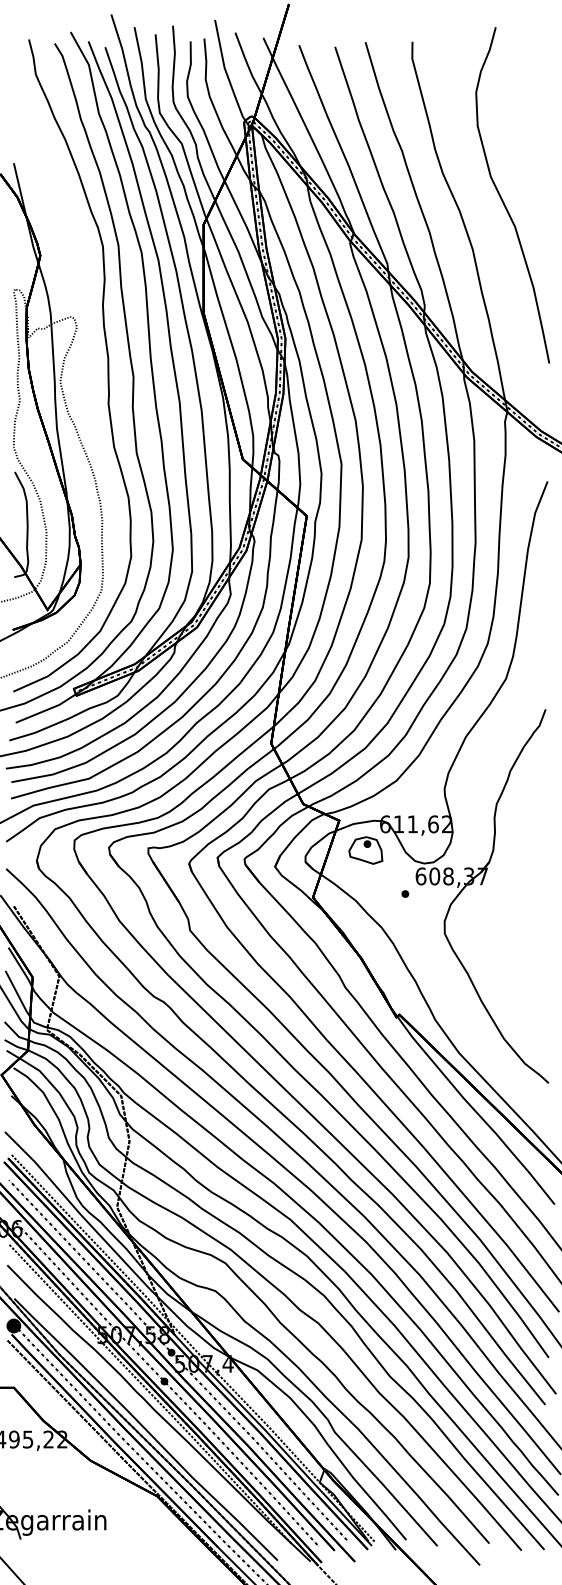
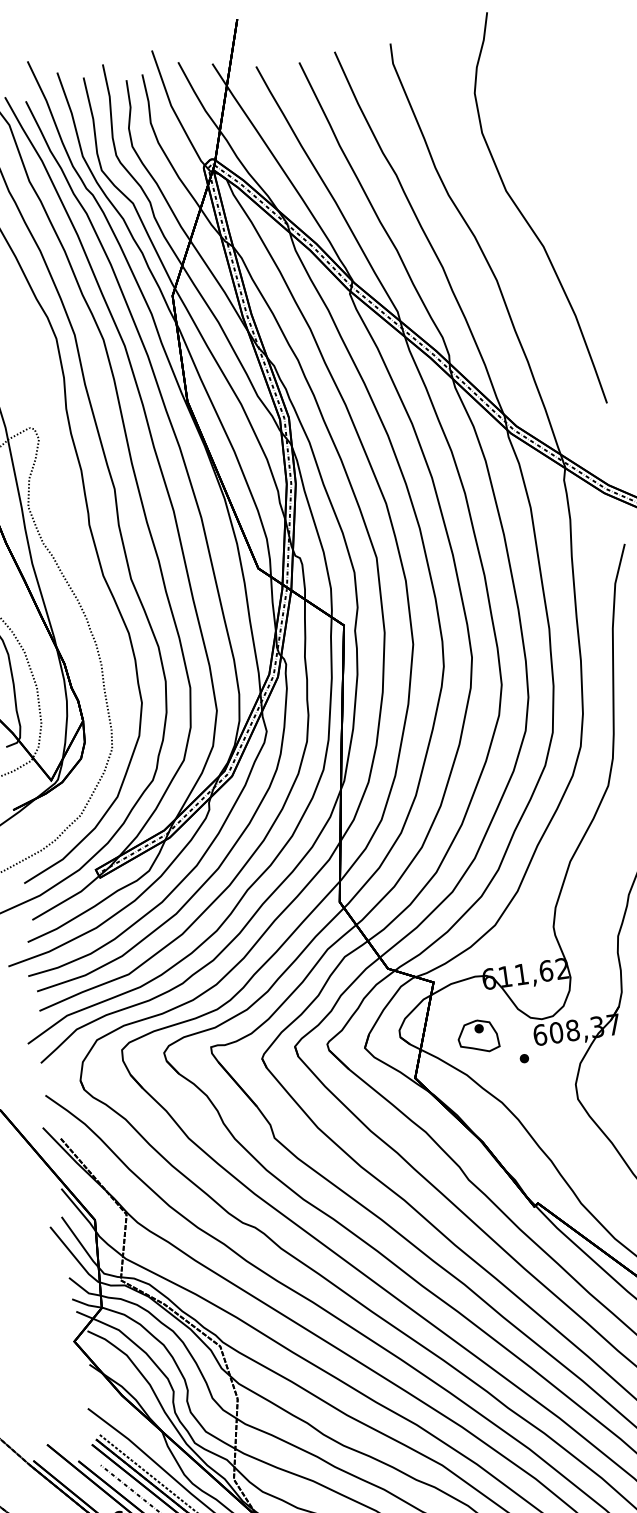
part: (365, 850) -> (477, 1036), moved

